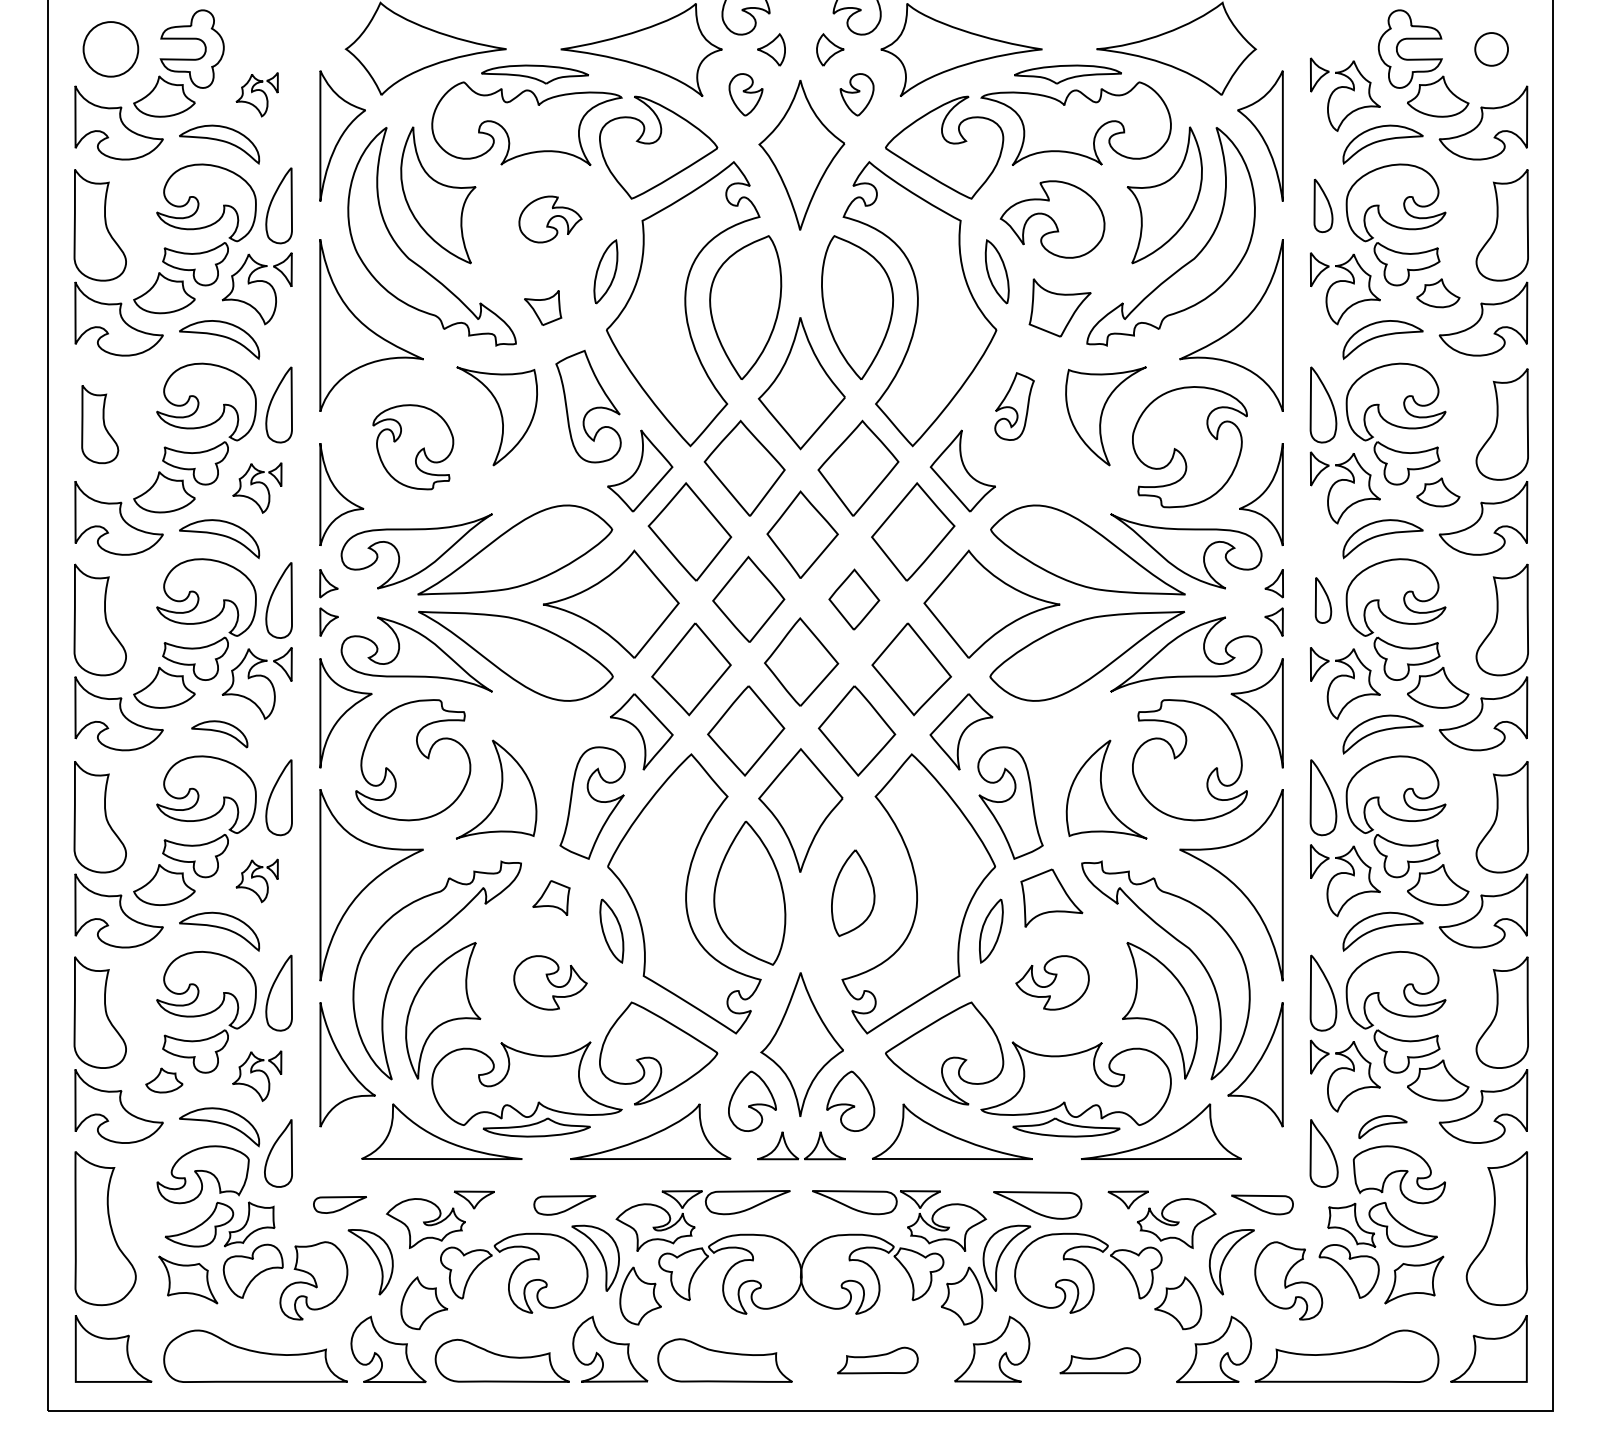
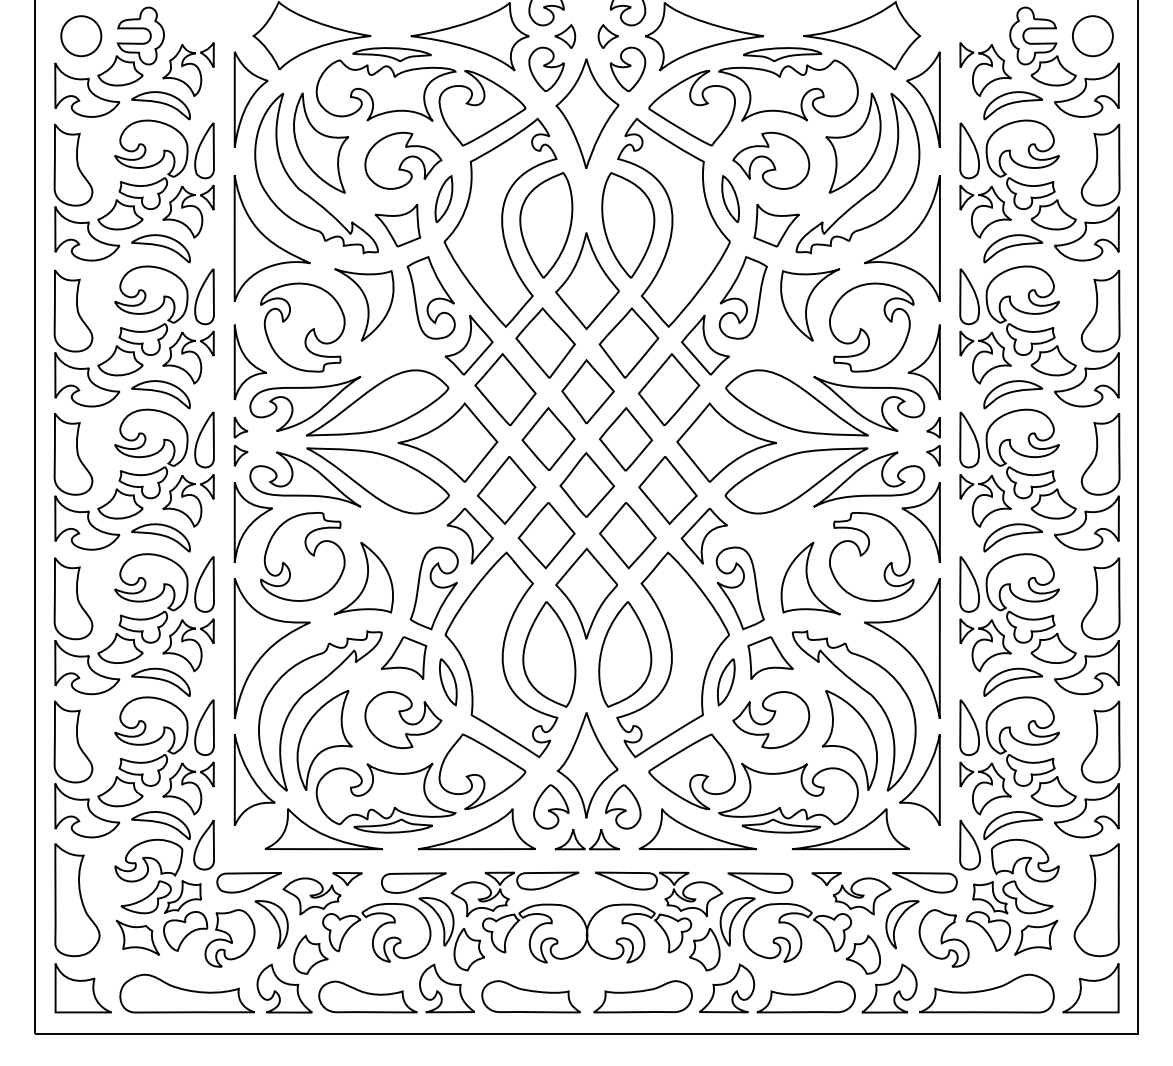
part: (1491, 49) -> (1092, 36), size x1.67
part: (256, 94) -> (187, 69), size x1.67
part: (745, 94) -> (546, 69), size x1.43
part: (856, 94) -> (627, 69), size x1.43
part: (1323, 205) -> (969, 150), size x1.43
part: (550, 219) -> (403, 160), size x1.67
part: (1438, 293) -> (1053, 215), size x1.43
part: (542, 307) -> (397, 225), size x1.67
part: (1014, 406) -> (743, 297), size x1.67
part: (99, 424) -> (72, 311), size x1.43
part: (413, 447) -> (302, 327), size x1.43
part: (257, 487) -> (188, 357), size x1.43
part: (1438, 492) -> (1053, 360), size x1.43
part: (853, 599) -> (625, 439), size x1.43
part: (1323, 600) -> (969, 439), size x1.67
part: (219, 734) -> (160, 538), size x1.43
part: (256, 880) -> (187, 645), size x1.67
part: (852, 892) -> (624, 653), size x1.67
part: (551, 897) -> (404, 657), size x1.67
part: (550, 982) -> (403, 719), size x1.43
part: (1052, 982) -> (771, 719), size x1.43
part: (256, 1075) -> (187, 787), size x1.43
part: (164, 1080) -> (120, 791), size x1.67
part: (1382, 1127) -> (1012, 826), size x1.67
part: (339, 1204) -> (248, 882), size x1.67
part: (1262, 1204) -> (924, 882), size x1.43
part: (564, 1205) -> (413, 883), size x1.43
part: (877, 1360) -> (642, 996), size x1.67
part: (1099, 1360) -> (805, 996), size x1.67

